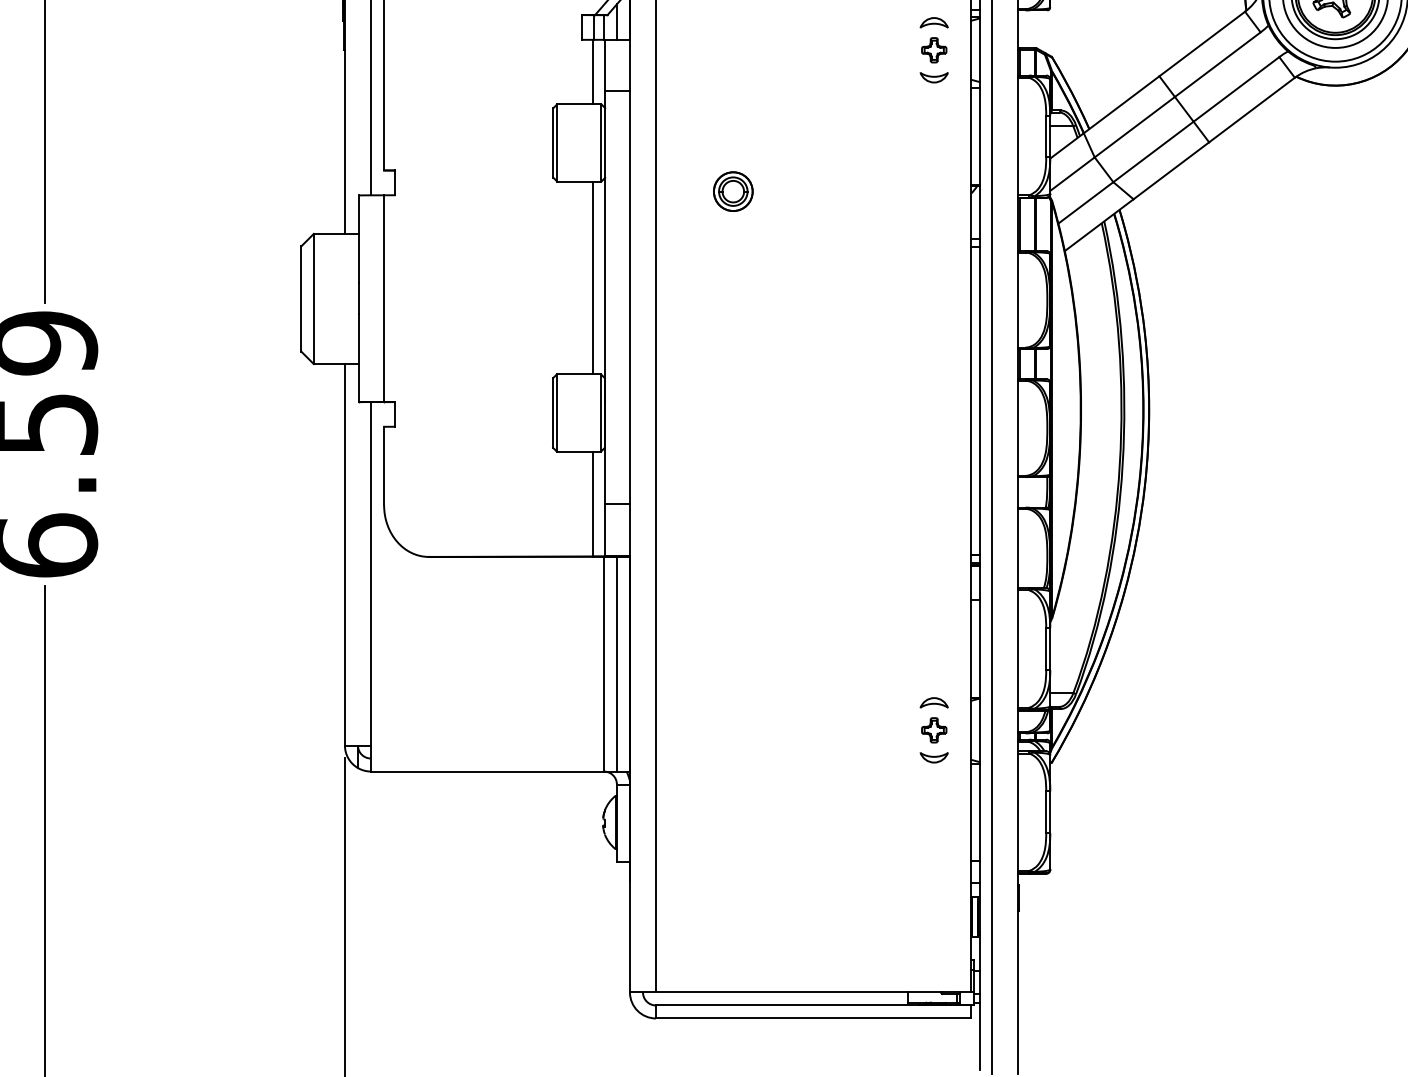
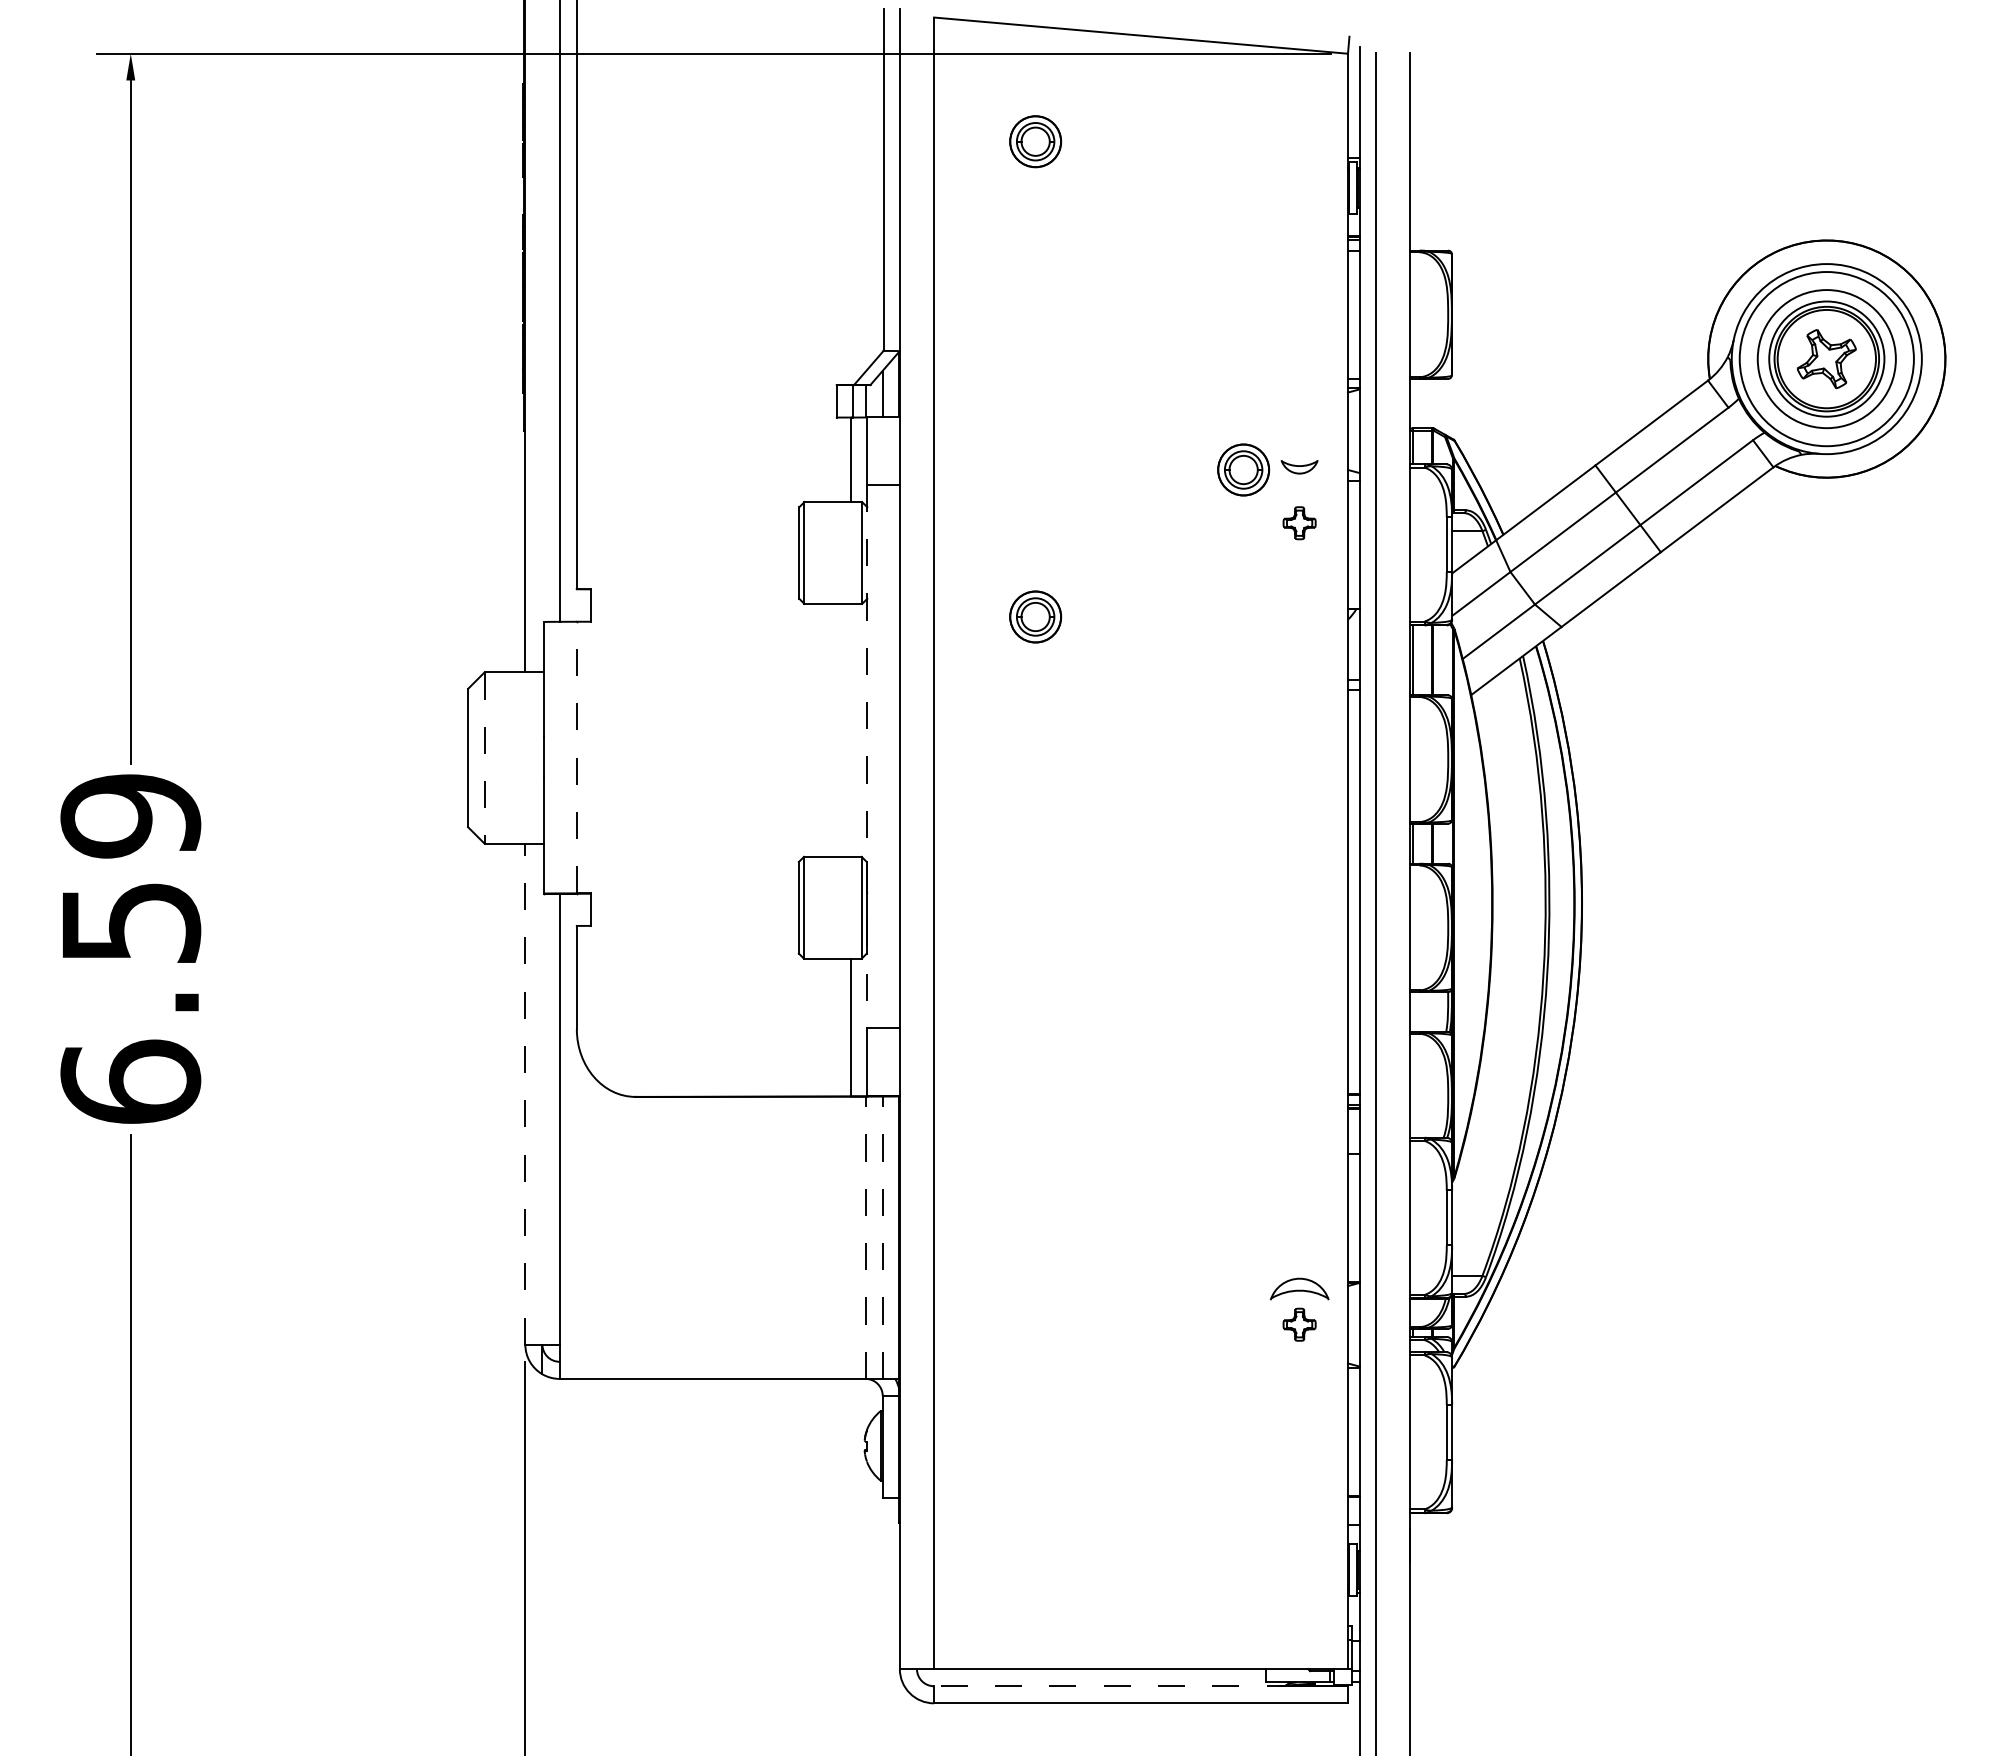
part: (934, 23) -> (1299, 395), removed
part: (934, 50) -> (1299, 523), moved
part: (891, 79) -> (1243, 469), added
line: (592, 277) -> (850, 729), removed
line: (605, 297) -> (867, 756), solid -> dashed
line: (383, 298) -> (576, 757), solid -> dashed
line: (313, 299) -> (484, 758), solid -> dashed
line: (345, 555) -> (525, 1094), solid -> dashed
line: (603, 663) -> (865, 1237), solid -> dashed
line: (616, 663) -> (882, 1237), solid -> dashed
part: (934, 702) -> (1299, 1288), size x1.6
part: (934, 757) -> (1299, 1360), removed
line: (813, 1005) -> (1141, 1686), solid -> dashed

